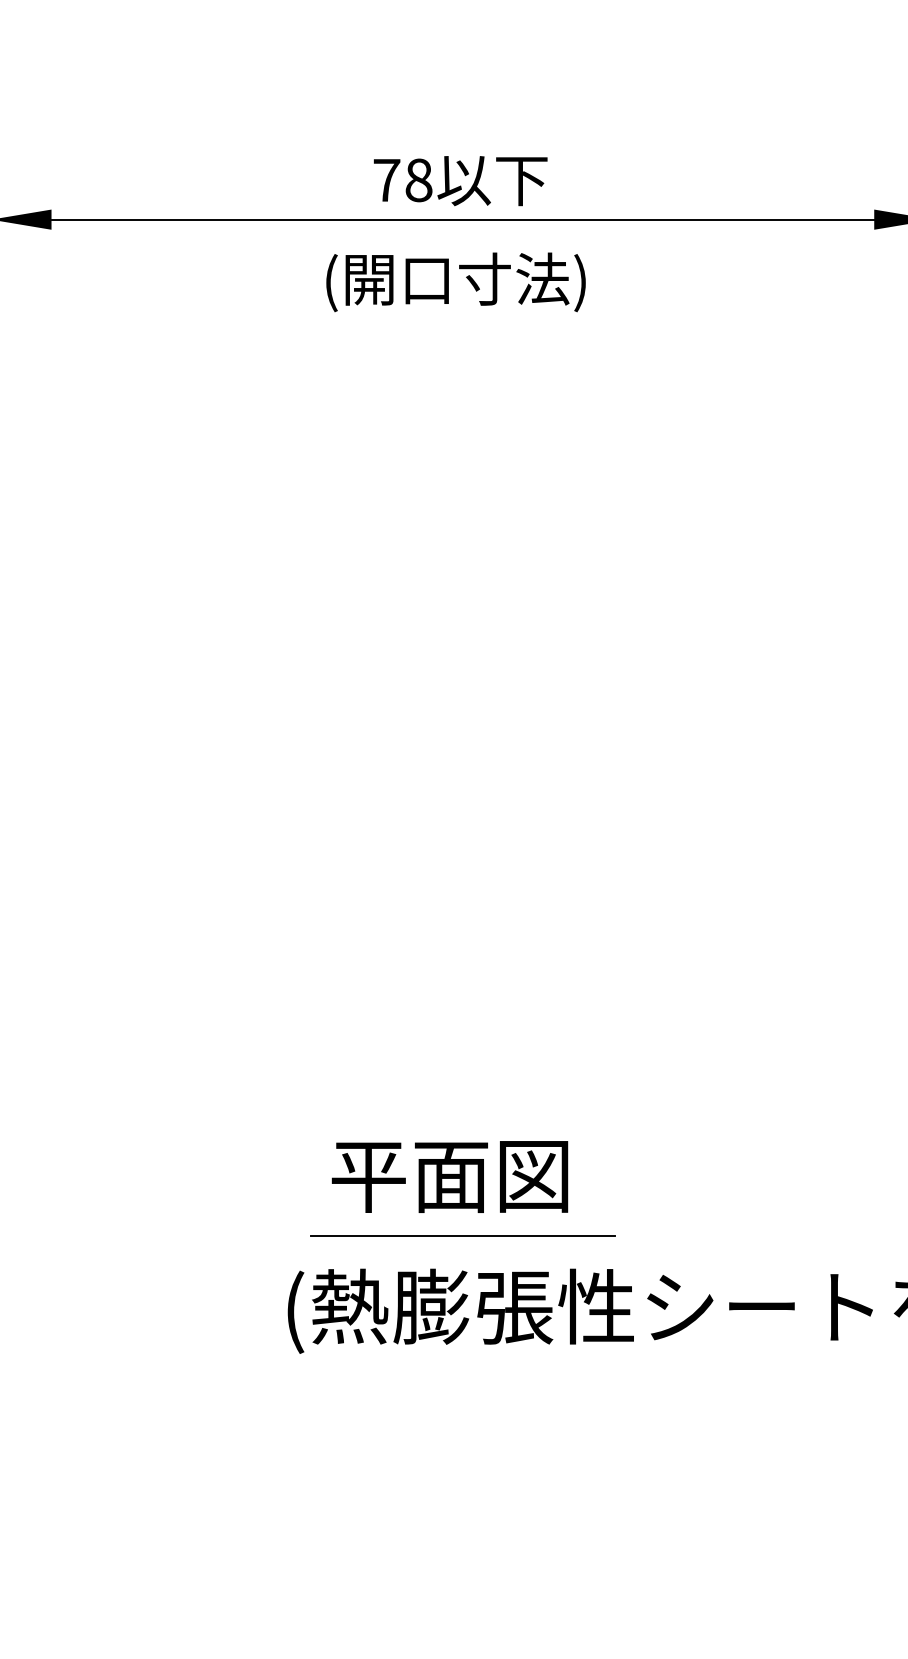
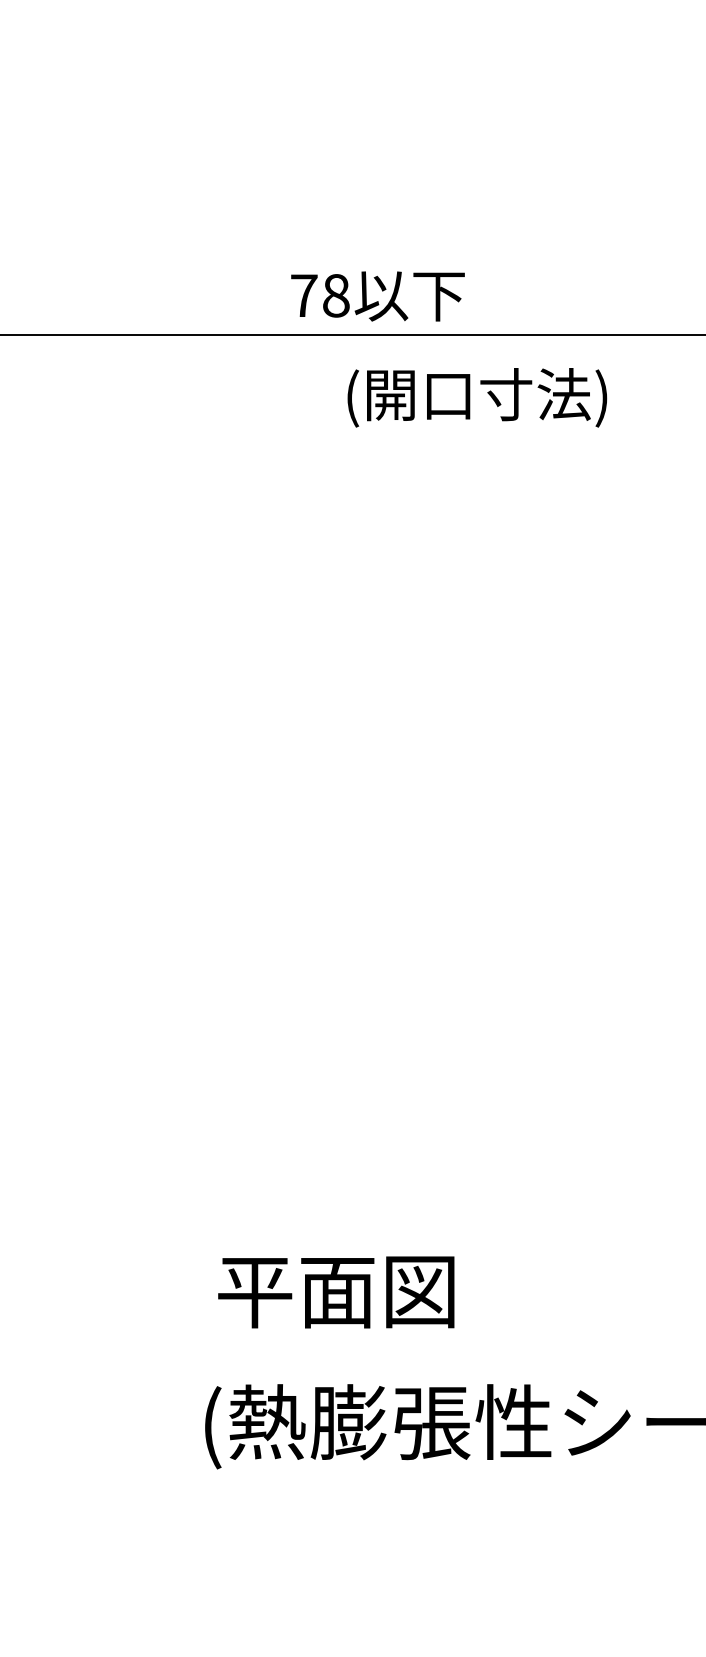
text: (455, 282) -> (476, 397), moved
text: (449, 1176) -> (335, 1291), moved
line: (462, 1235) -> (379, 1350), removed

